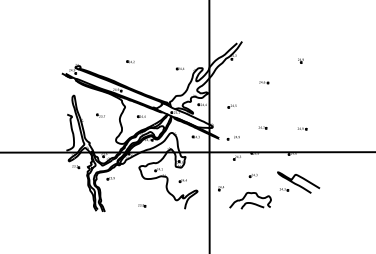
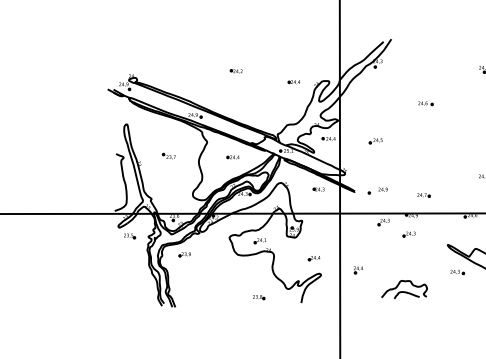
part: (130, 61) -> (236, 70), moved
part: (262, 127) -> (423, 194), moved
part: (252, 176) -> (407, 235), moved
part: (182, 180) -> (313, 257), moved
part: (250, 200) -> (404, 289), size x0.7
part: (142, 205) -> (259, 297), moved

